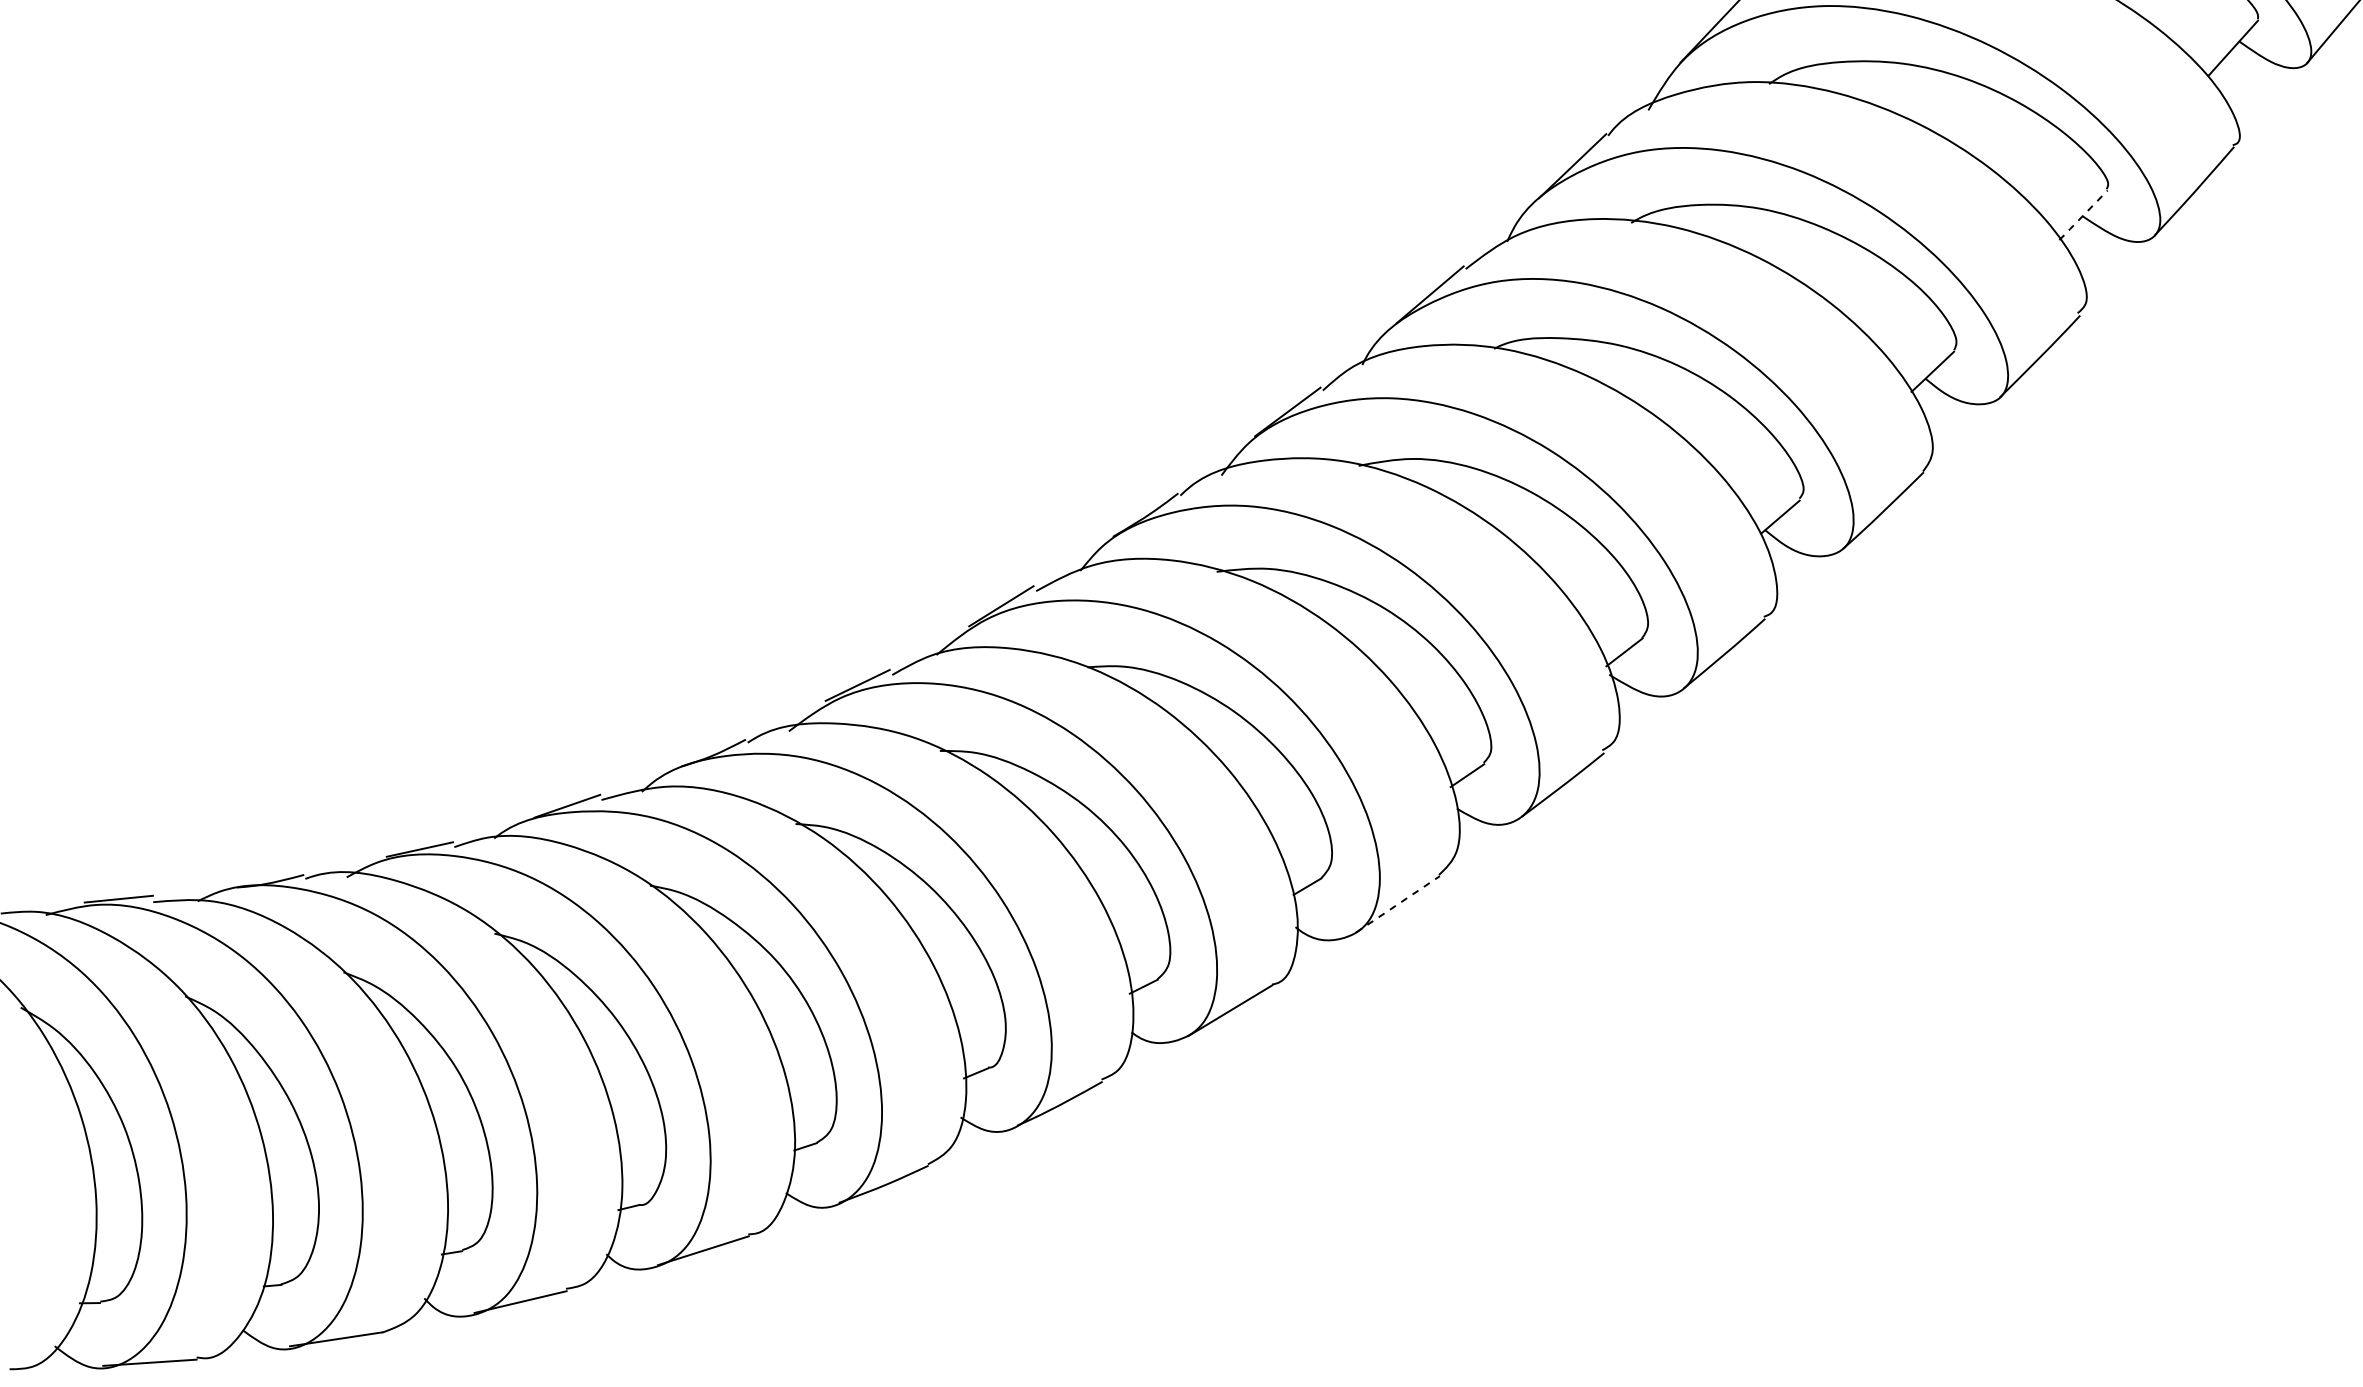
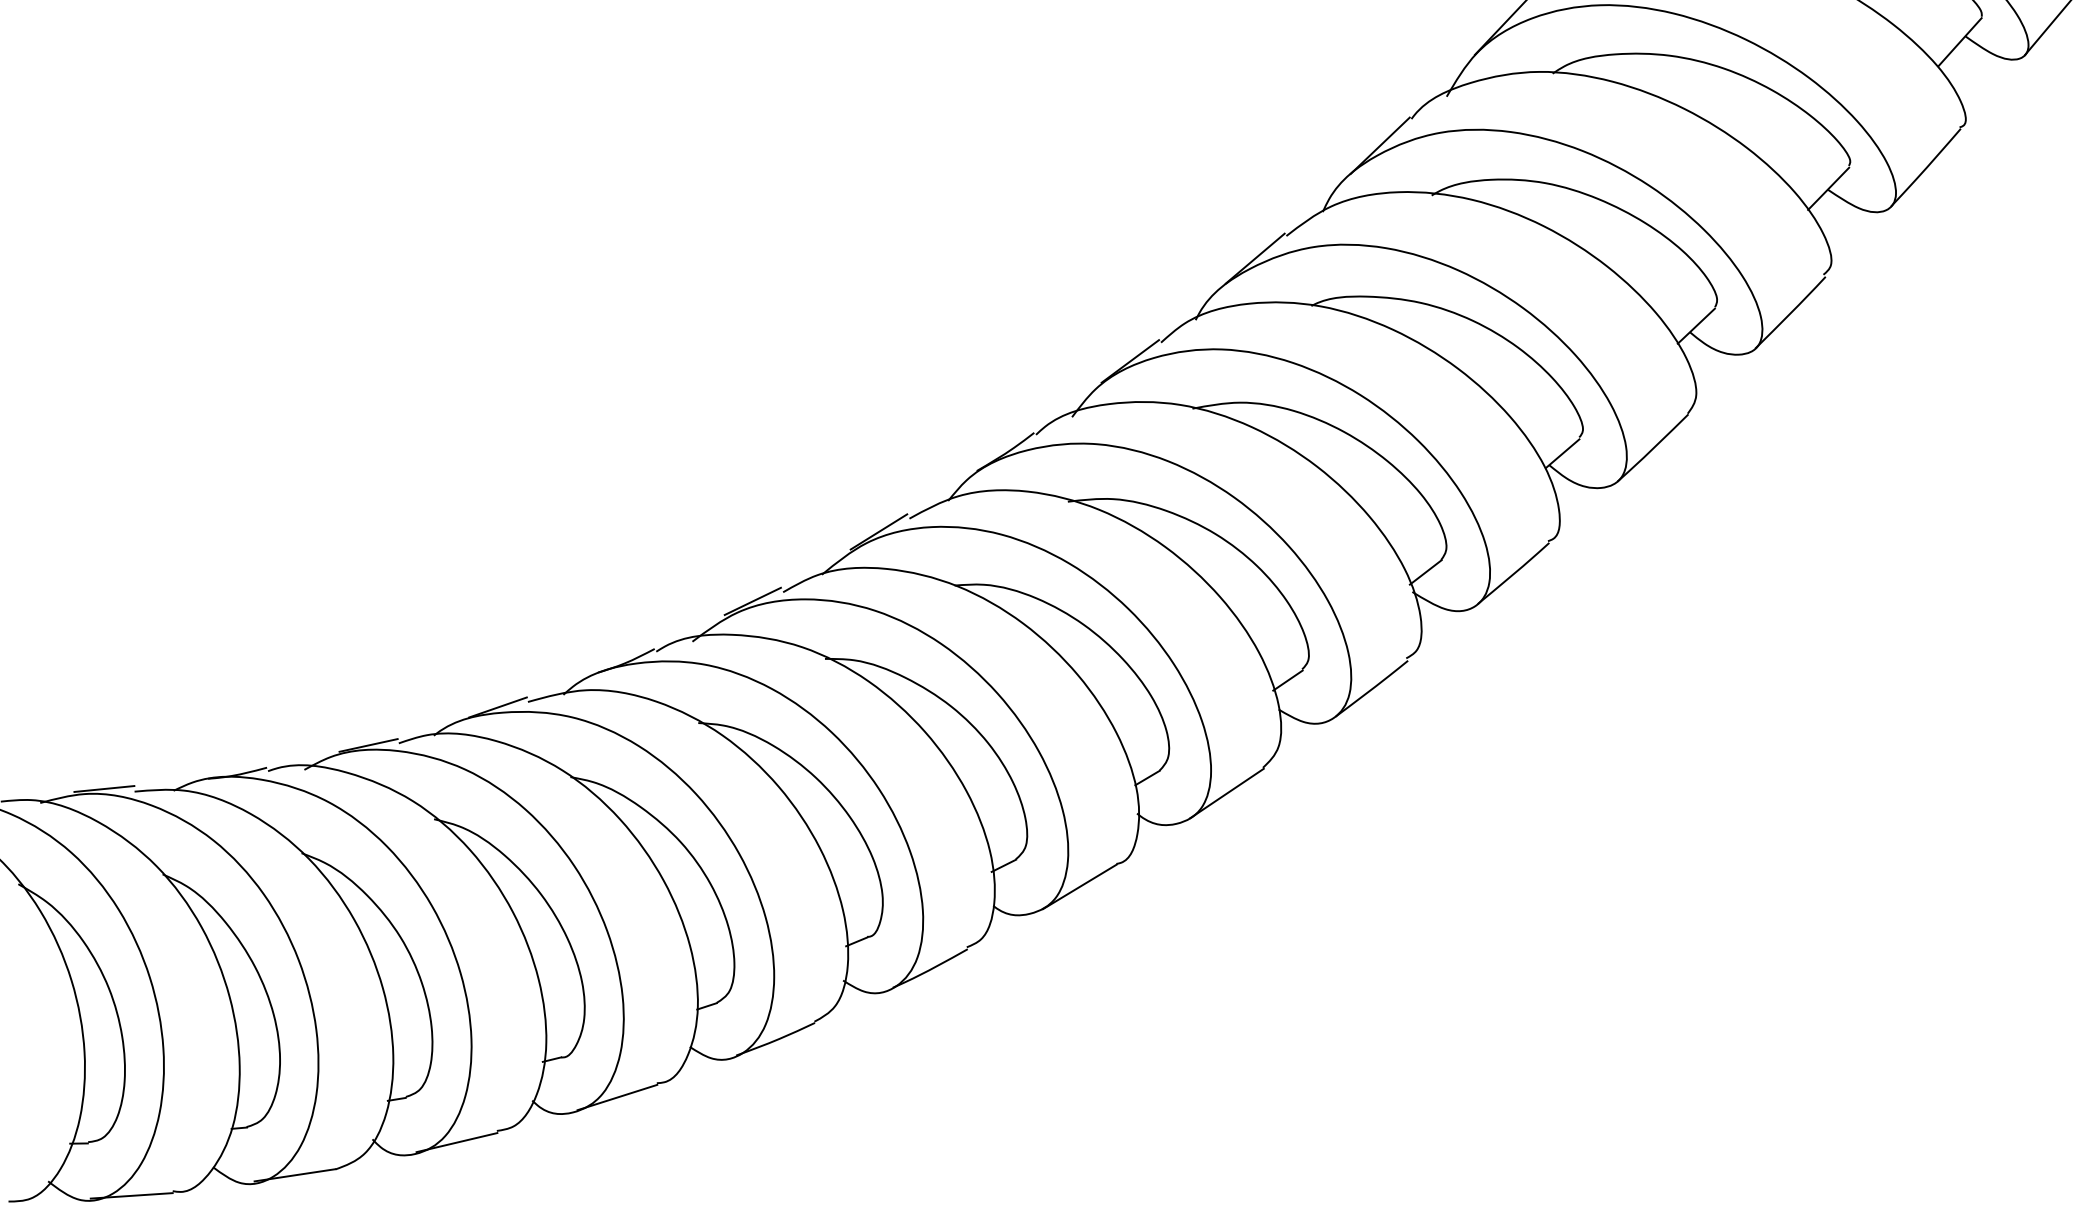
line: (2083, 215) -> (1828, 189), dashed -> solid
line: (1398, 904) -> (1227, 793), dashed -> solid

